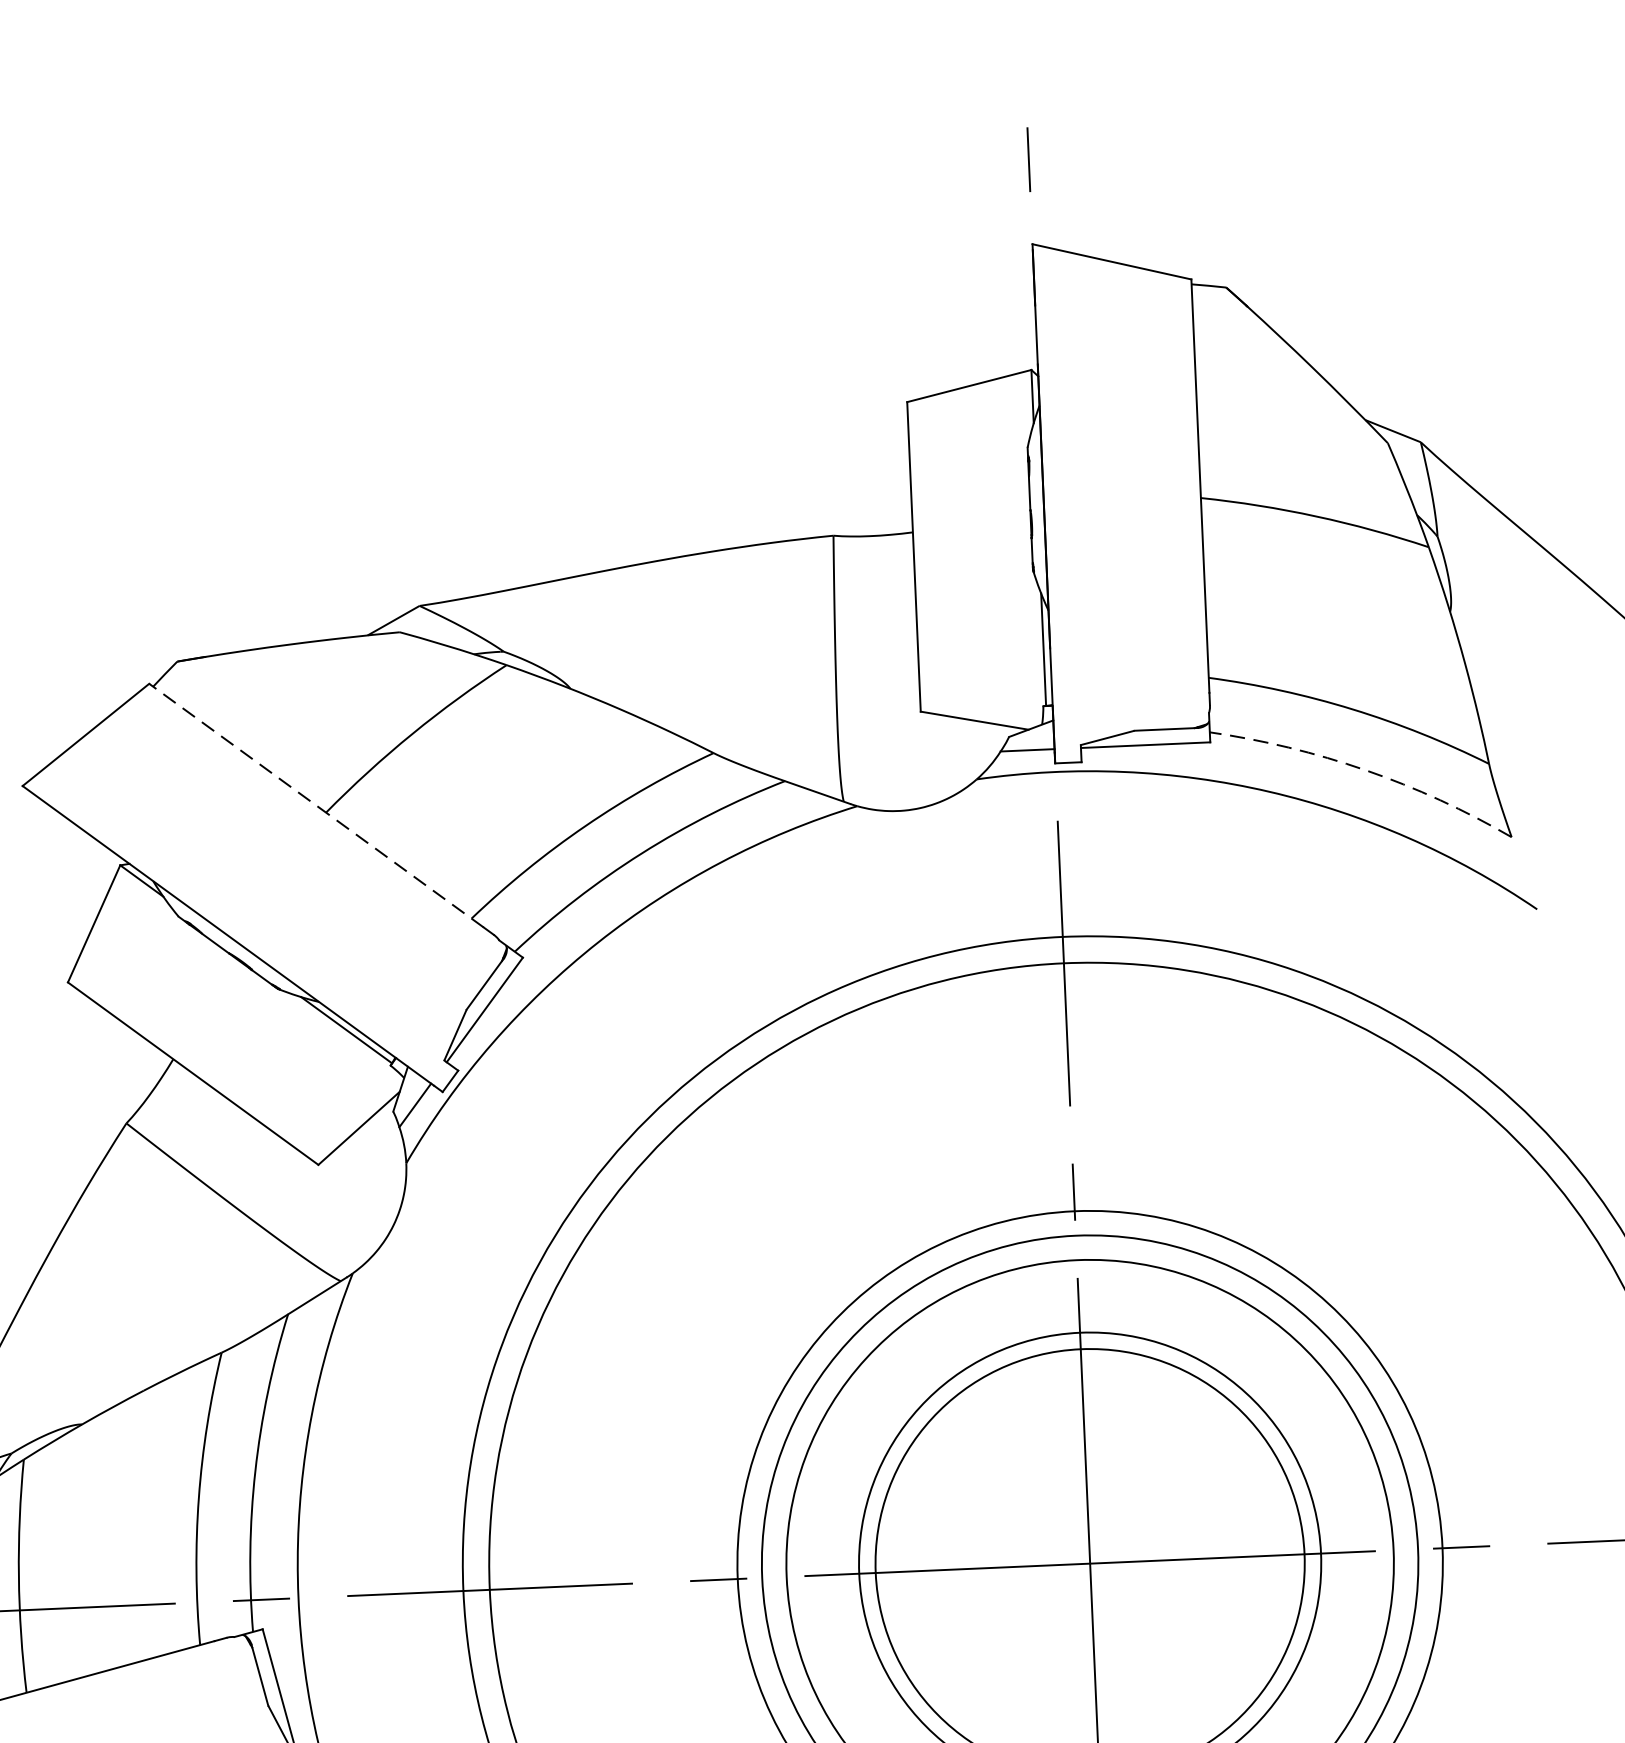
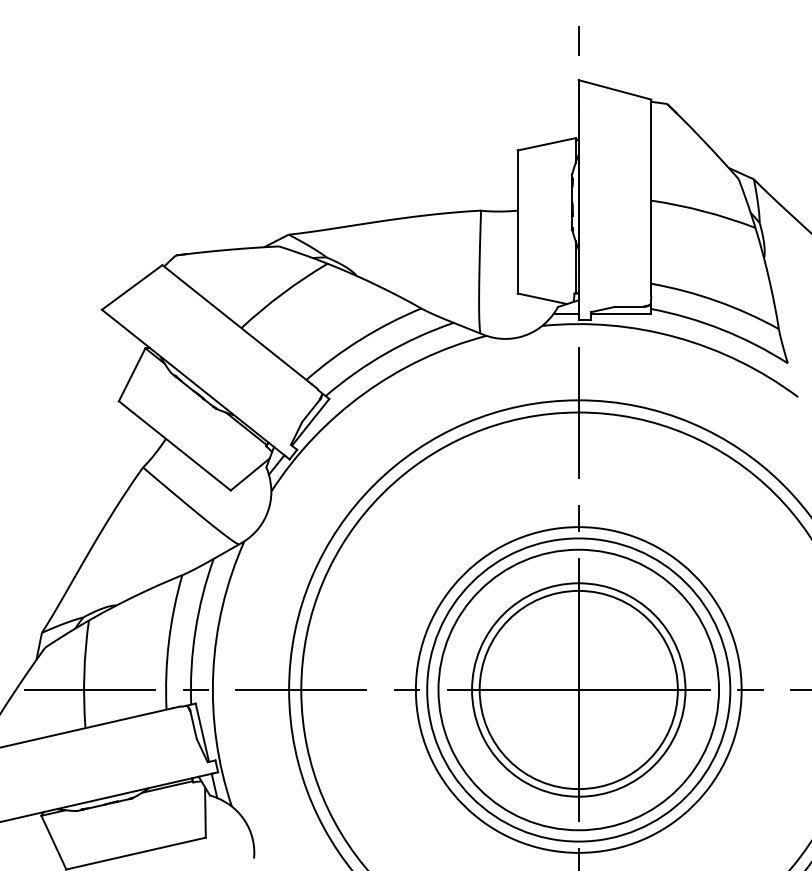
arc: (1364, 770) -> (721, 329), dashed -> solid
line: (317, 805) -> (237, 324), dashed -> solid

